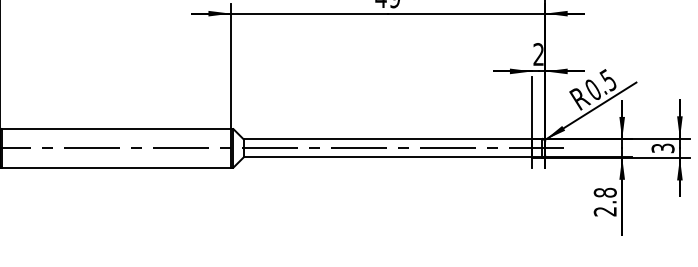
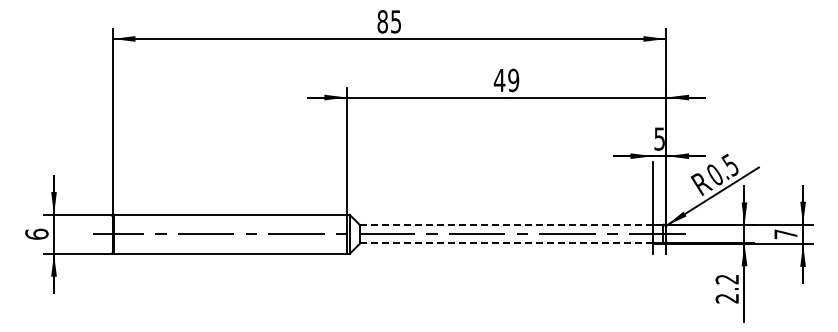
text: (538, 53) -> (659, 138), 2 -> 5
line: (387, 139) -> (506, 225), solid -> dashed
text: (662, 148) -> (785, 234), 3 -> 7
line: (387, 157) -> (506, 243), solid -> dashed
text: (605, 192) -> (727, 279), 2.8 -> 2.2

